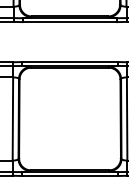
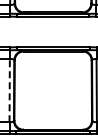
line: (12, 118) -> (9, 90), solid -> dashed

